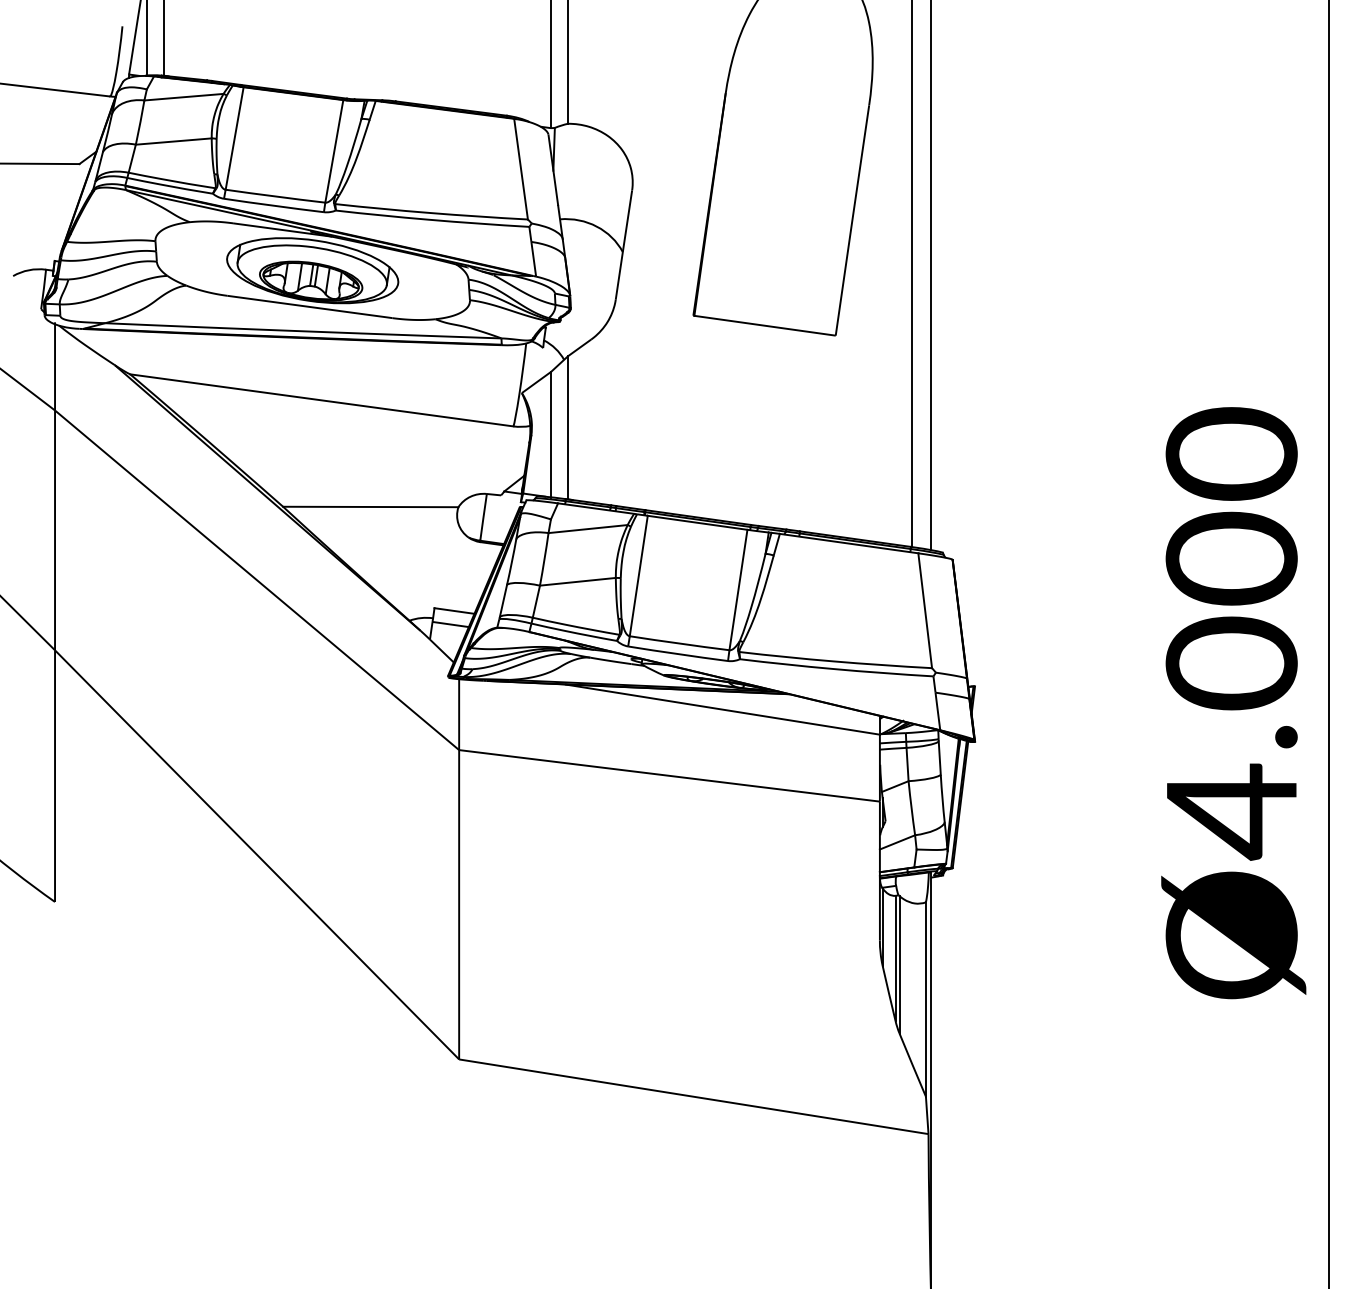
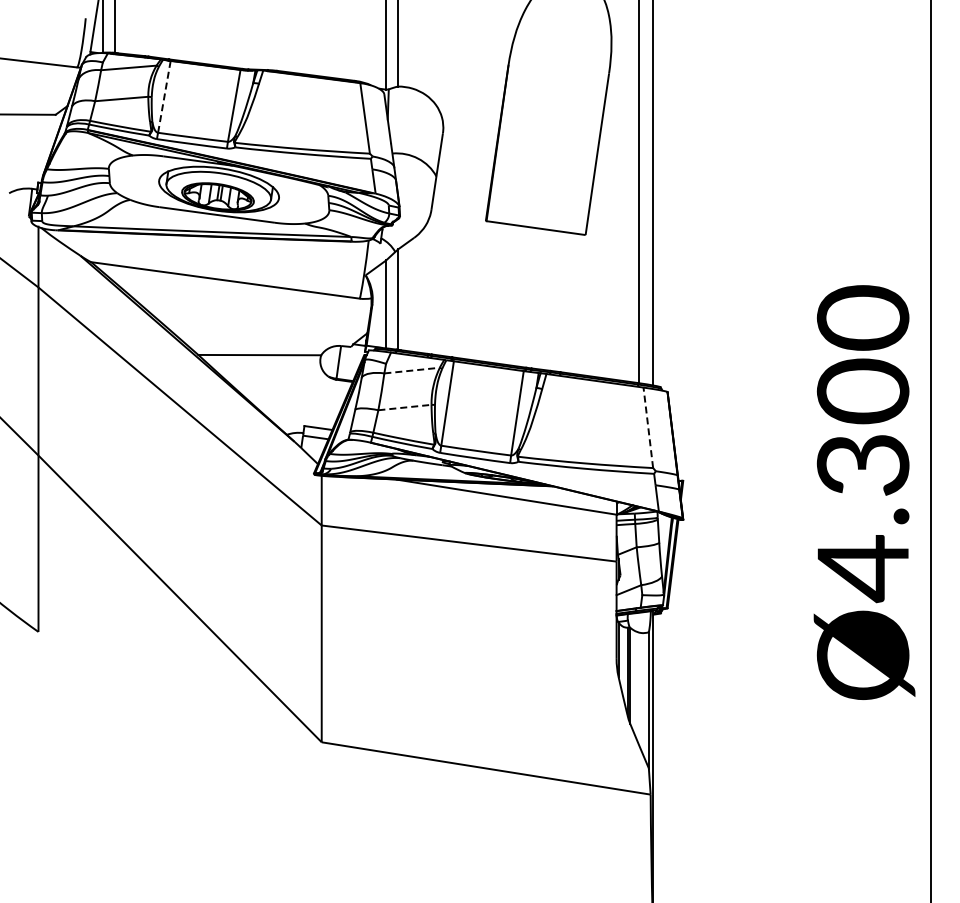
line: (234, 139) -> (164, 97), solid -> dashed
line: (588, 528) -> (412, 370), solid -> dashed
line: (577, 581) -> (404, 407), solid -> dashed
line: (925, 610) -> (648, 427), solid -> dashed
text: (1232, 663) -> (863, 464), Ø4.000 -> Ø4.300

